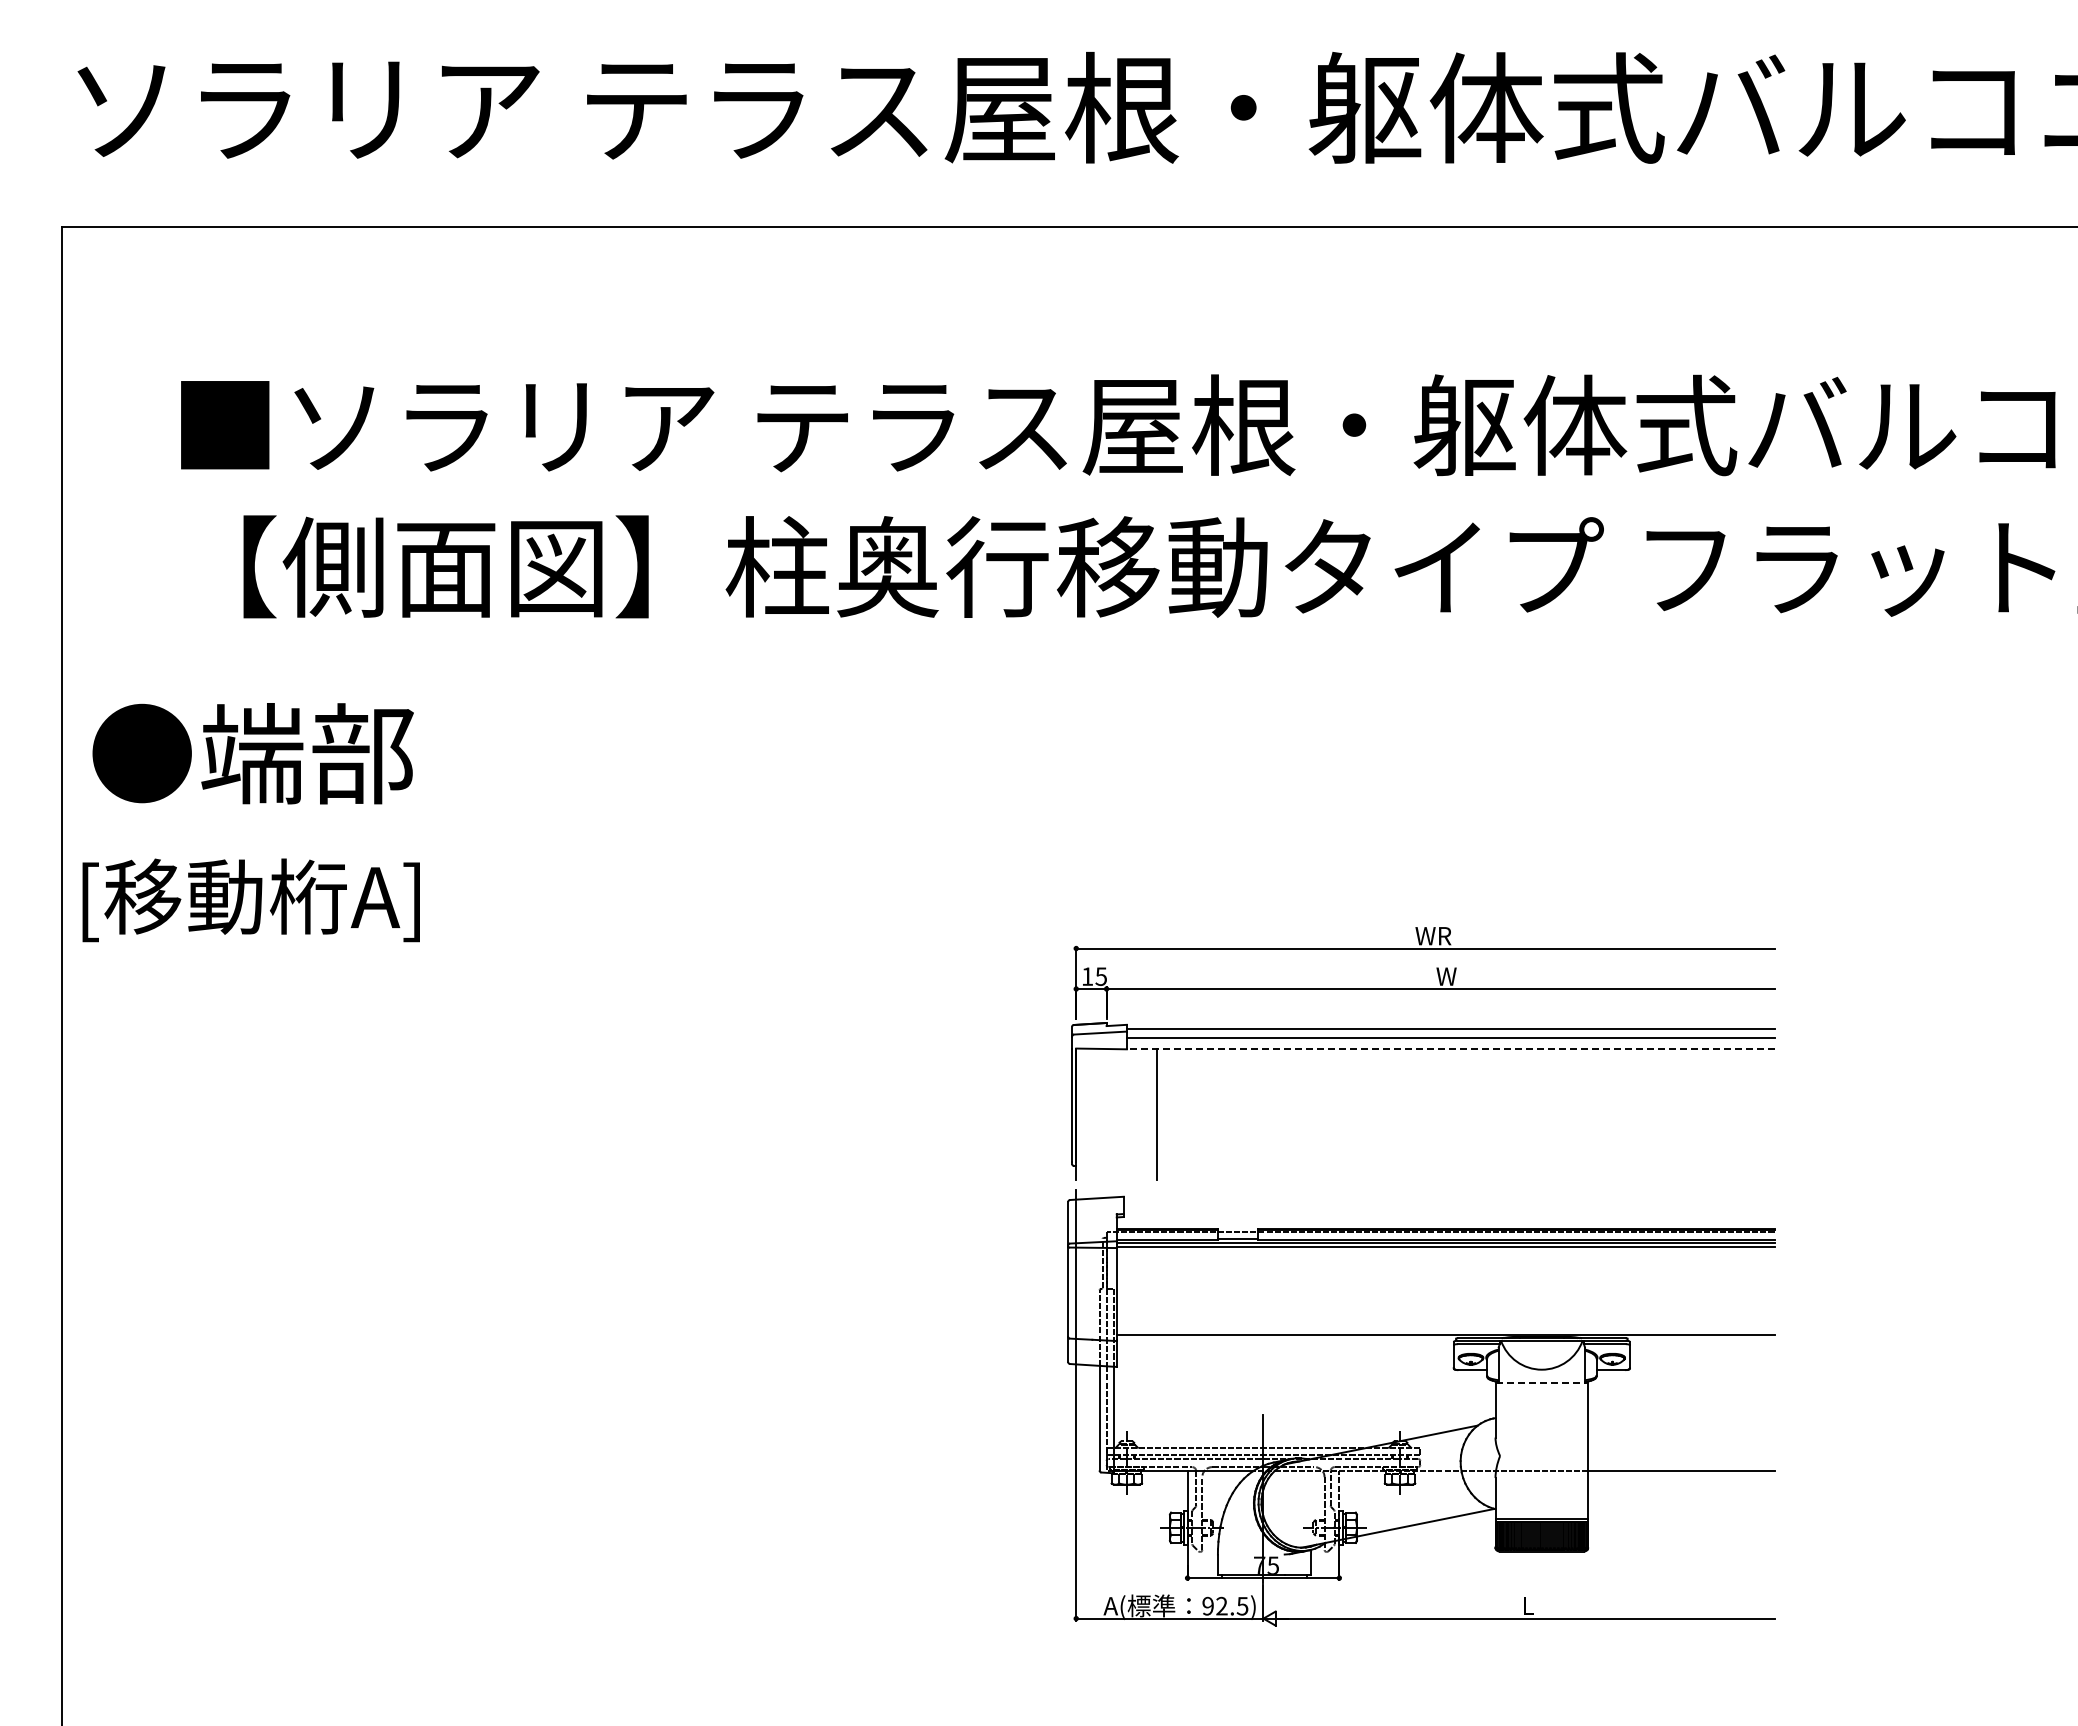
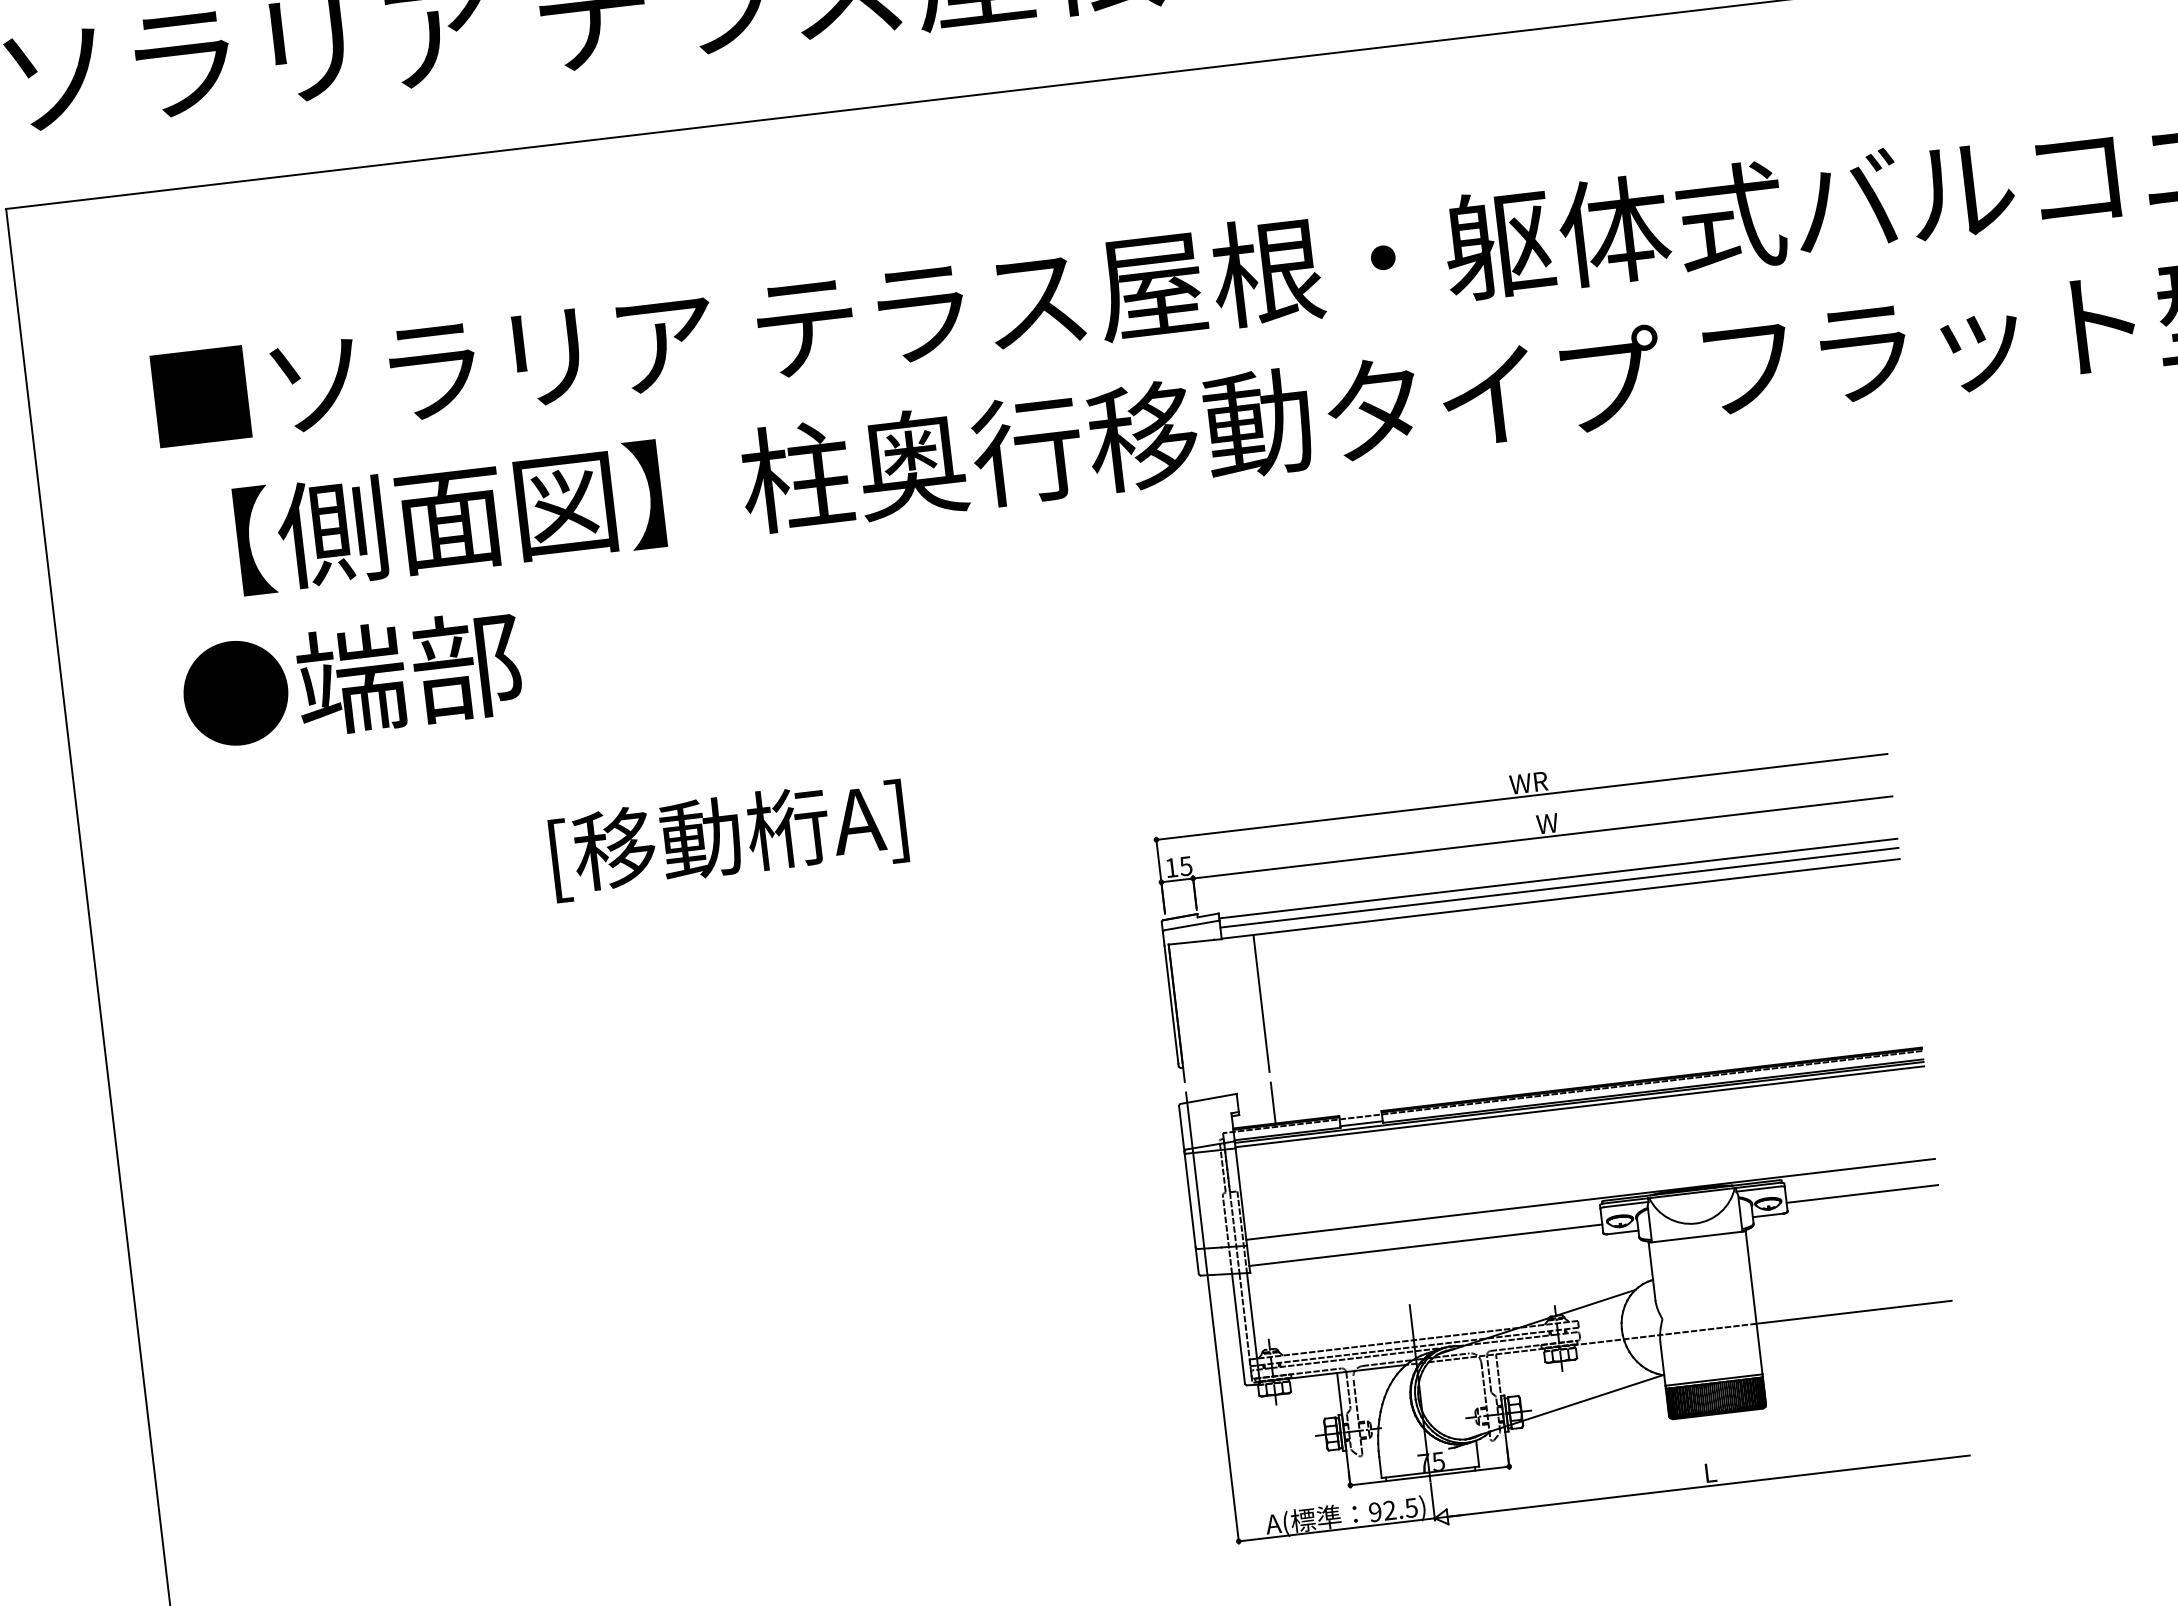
text: (252, 753) -> (351, 679), moved
text: (250, 900) -> (727, 839), moved
line: (1450, 1048) -> (1560, 898), dashed -> solid
line: (1157, 1208) -> (1273, 1102), added
line: (1284, 1360) -> (1425, 1245), added
line: (1701, 1360) -> (1861, 1194), added
line: (1542, 1382) -> (1697, 1236), dashed -> solid

